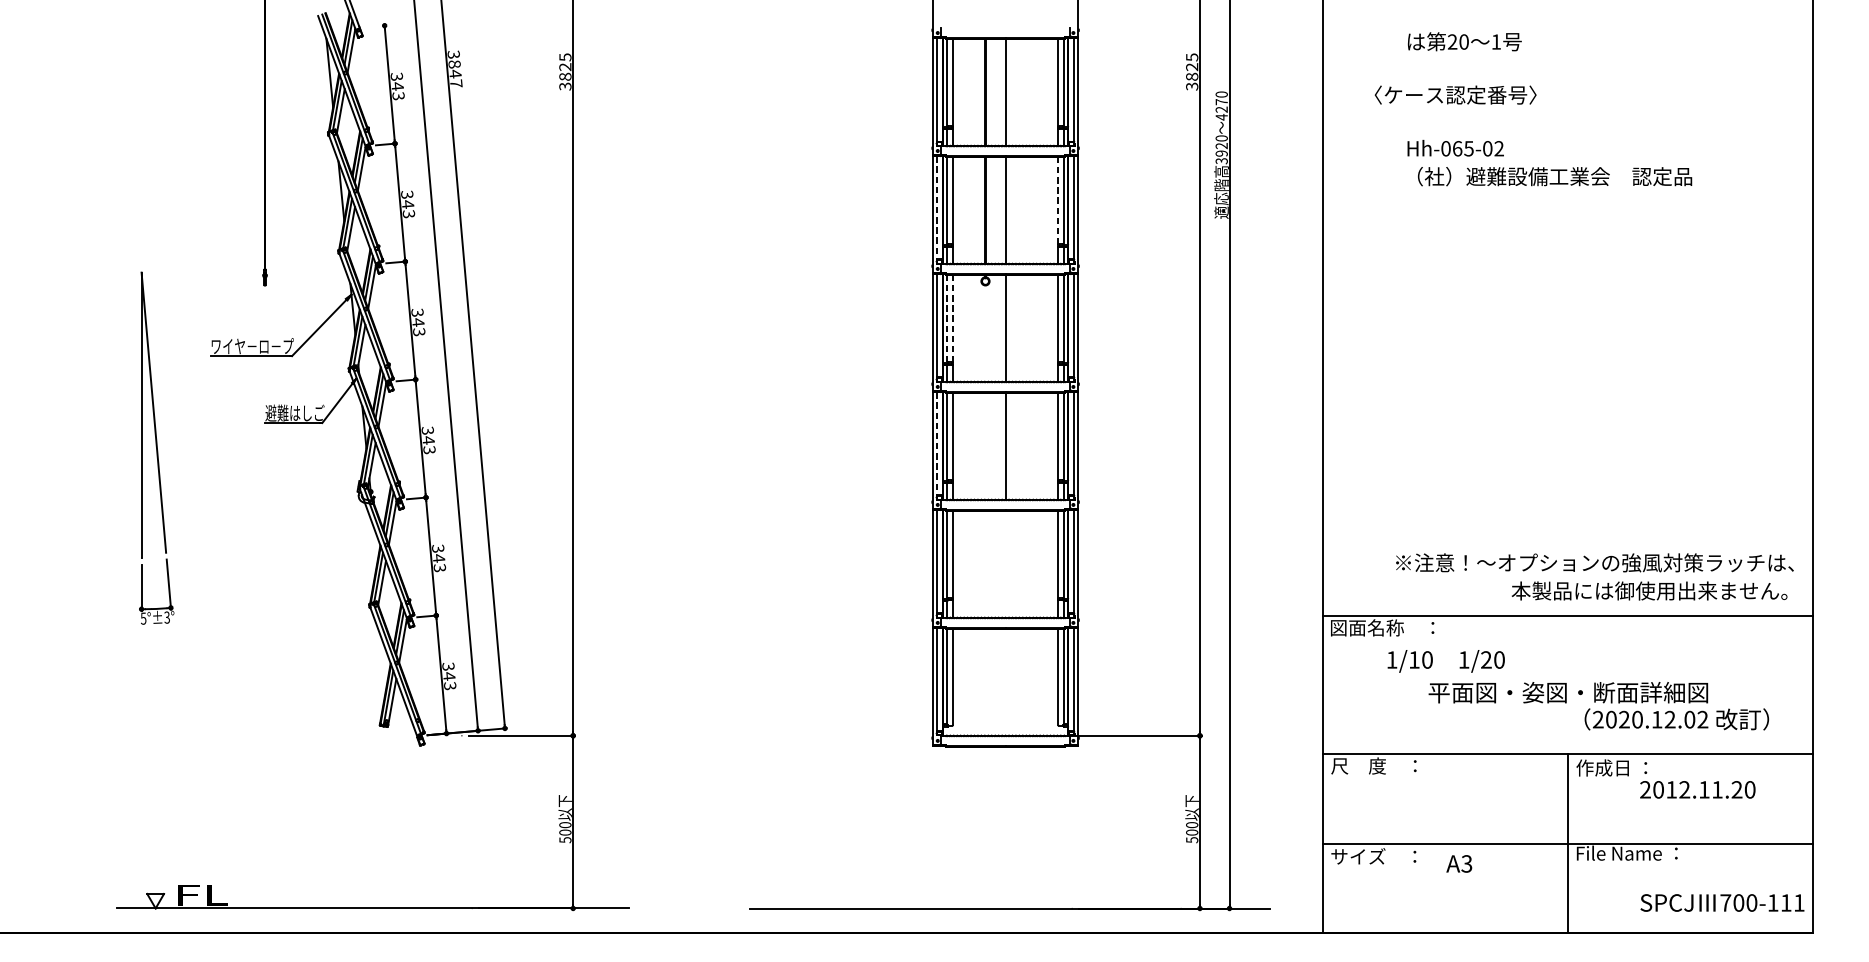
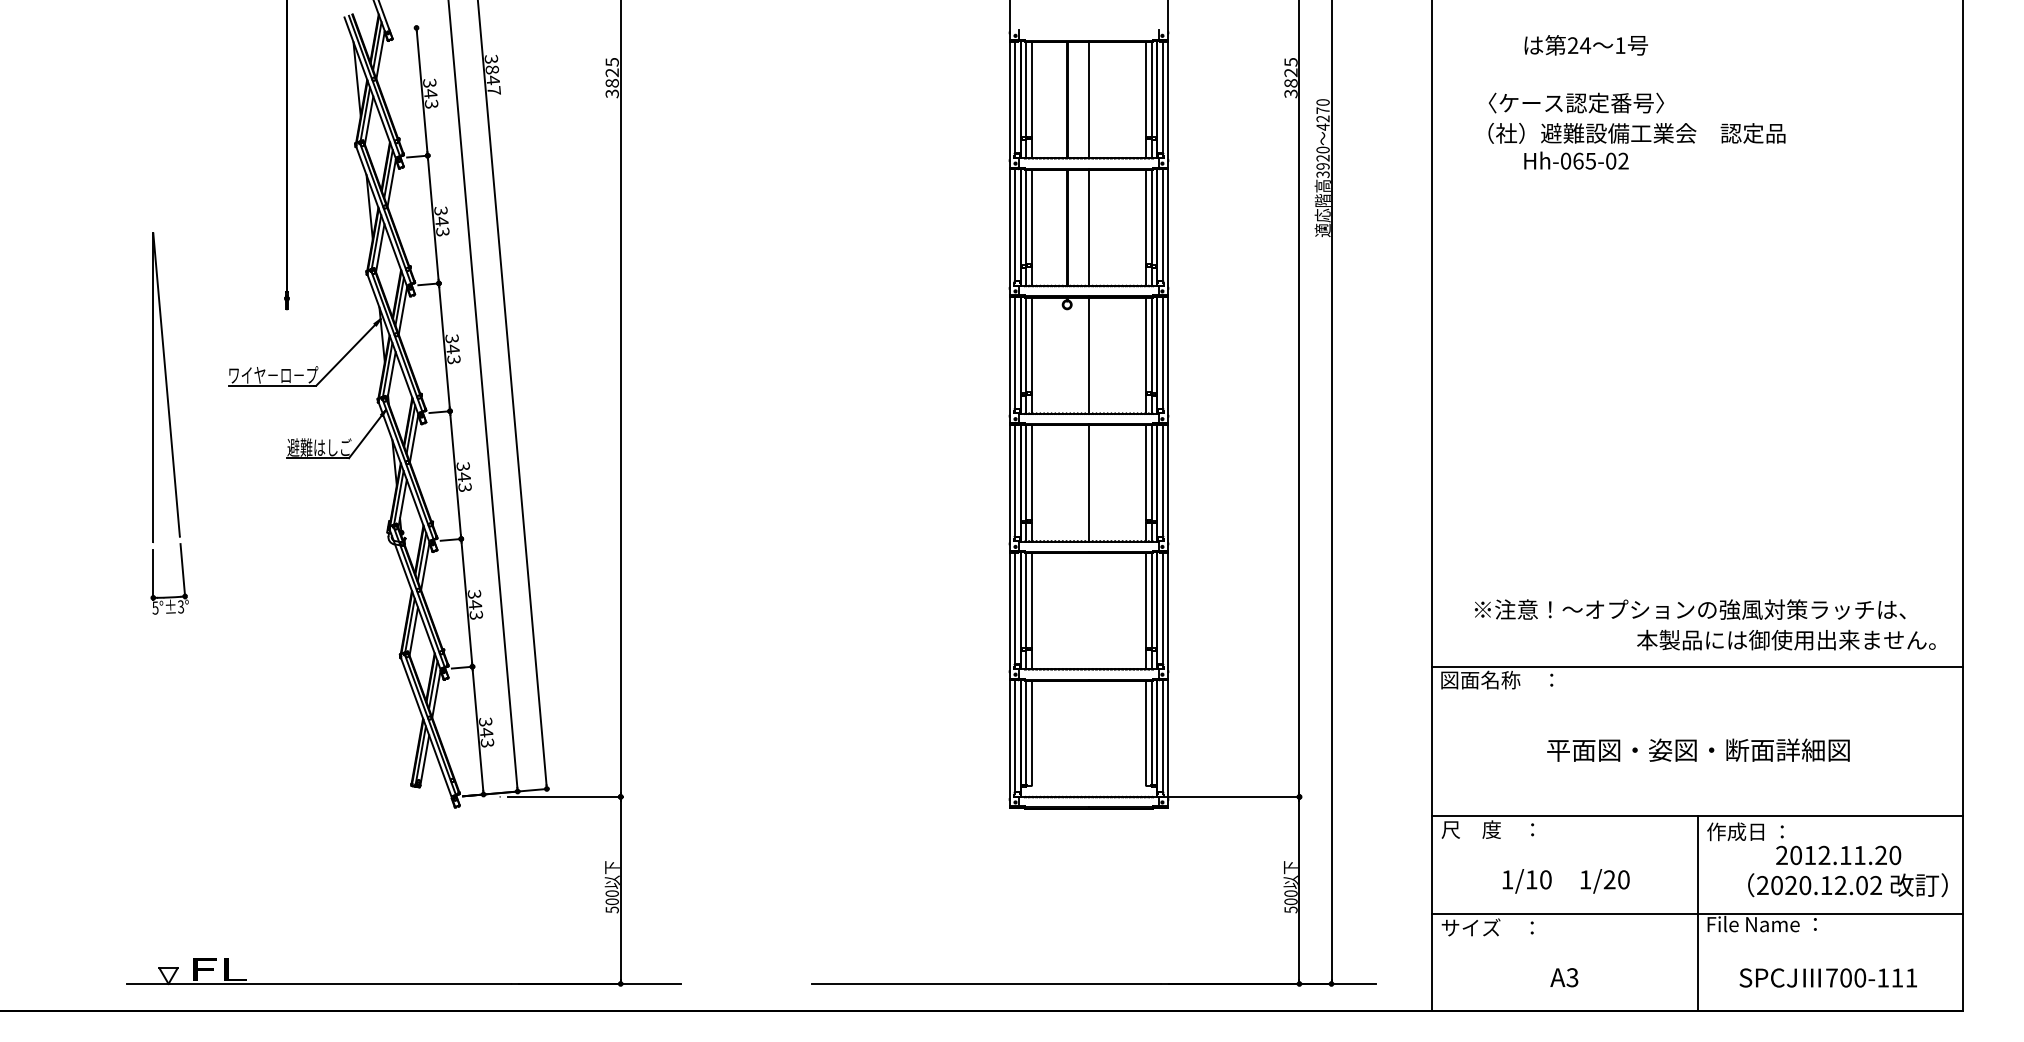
text: (1464, 41) -> (1585, 45), 20 -> 24
text: (1554, 176) -> (1636, 133), moved
line: (1058, 200) -> (1146, 217), dashed -> solid
line: (936, 208) -> (1014, 225), dashed -> solid
line: (946, 318) -> (1025, 345), dashed -> solid
line: (952, 318) -> (1031, 345), dashed -> solid
line: (936, 443) -> (1014, 480), dashed -> solid
part: (156, 448) -> (169, 423), moved
text: (1594, 562) -> (1689, 609), moved
text: (1445, 661) -> (1565, 881), moved
text: (1676, 719) -> (1847, 885), moved
text: (1459, 863) -> (1564, 977), moved
text: (1721, 902) -> (1827, 977), moved

